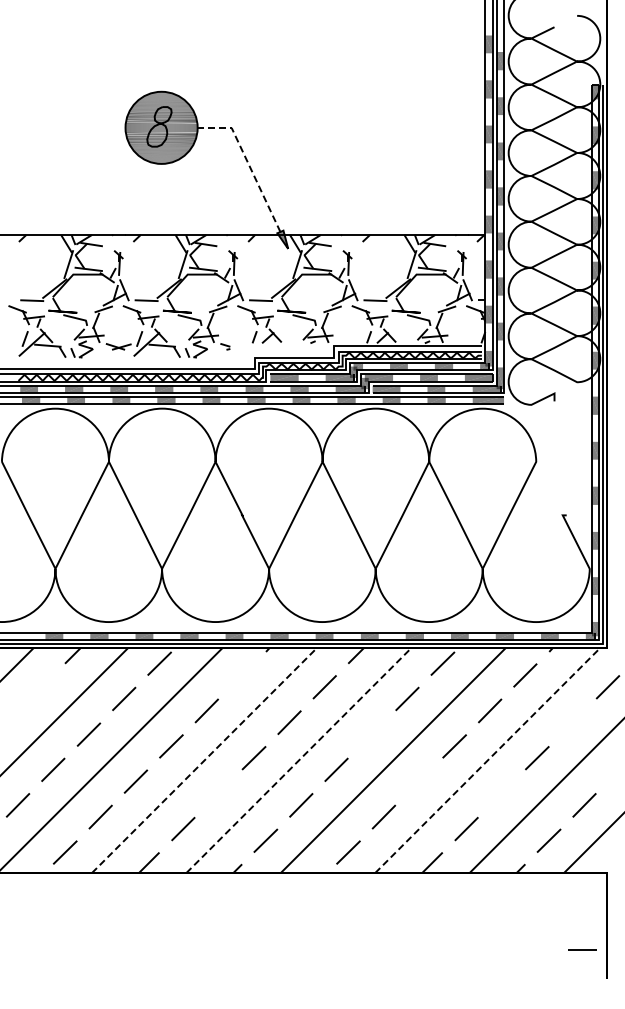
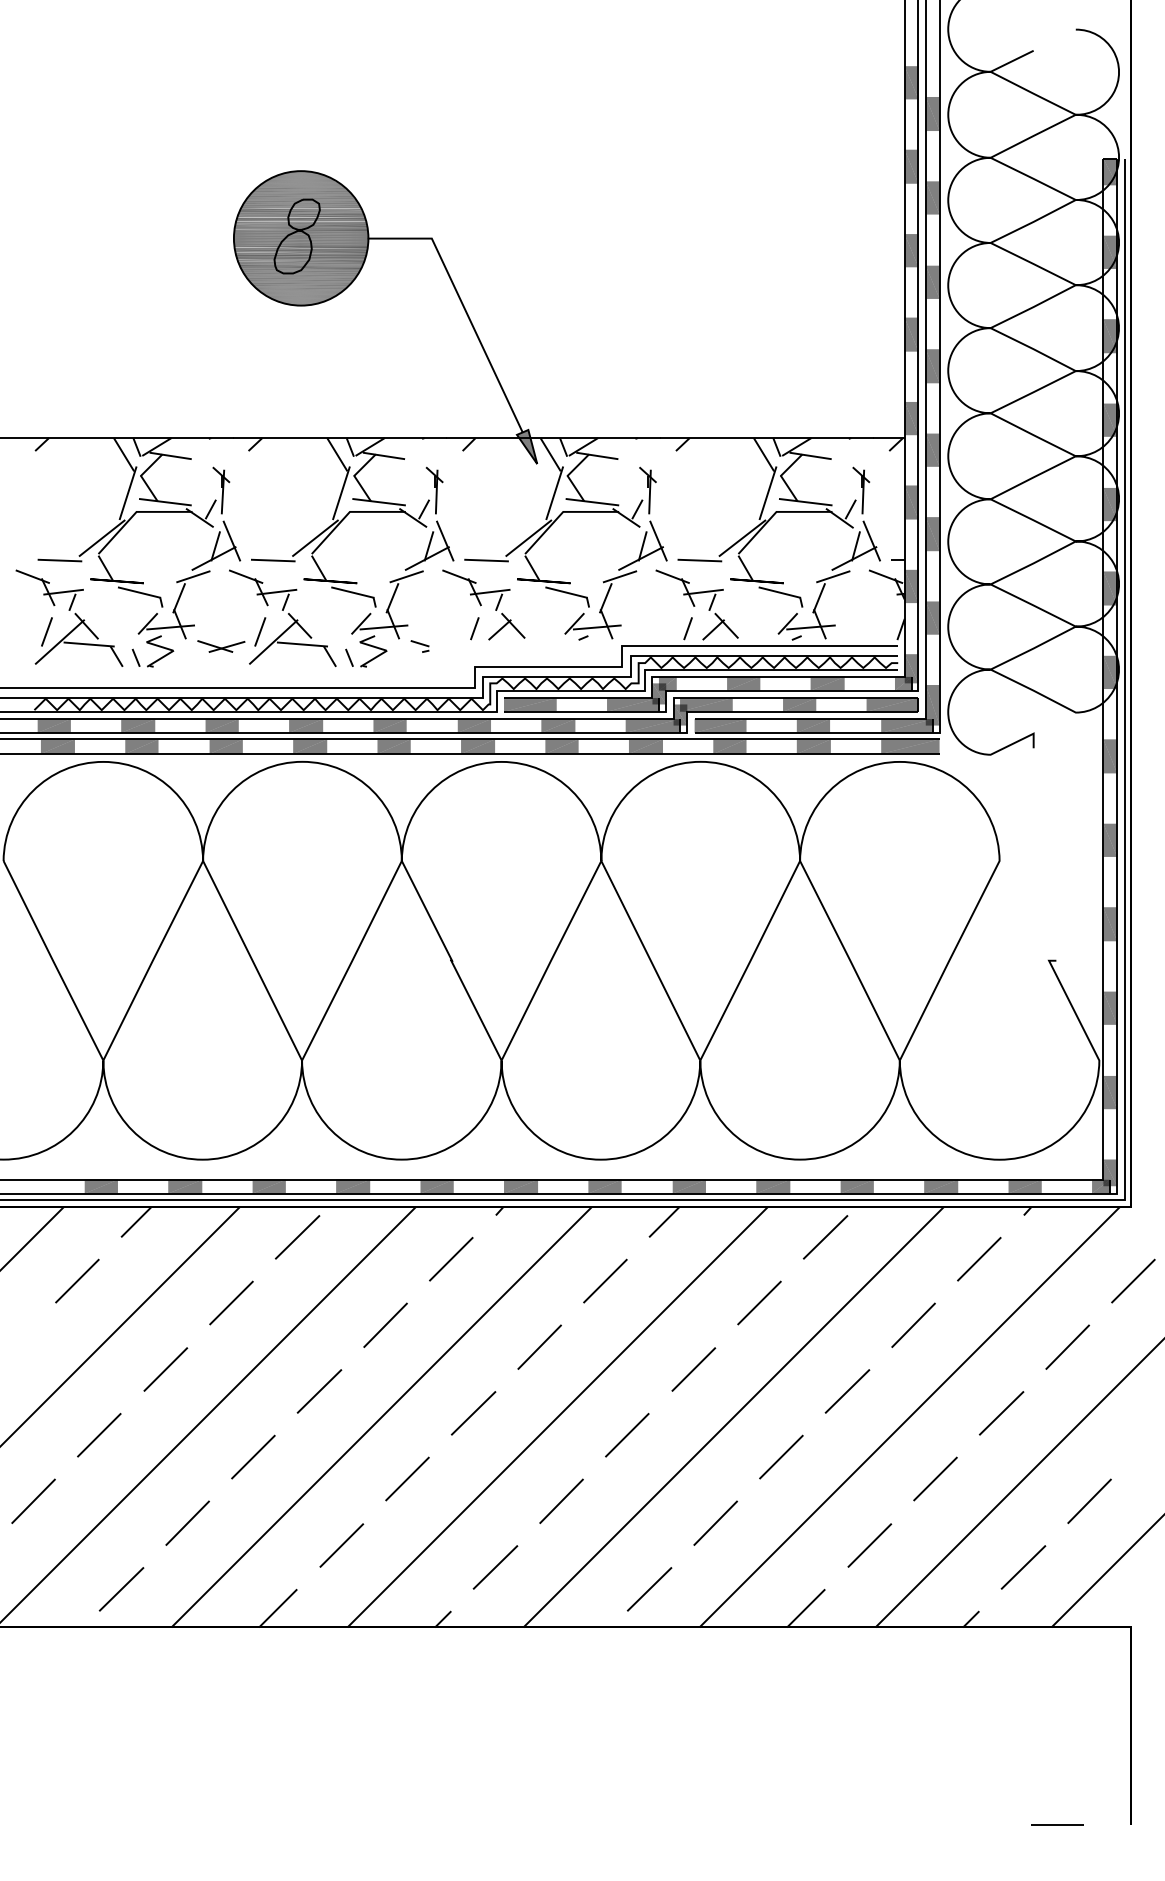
line: (248, 163) -> (463, 304), dashed -> solid
line: (242, 675) -> (452, 1259), added
line: (41, 687) -> (77, 1281), added
line: (572, 722) -> (1067, 1346), added
line: (372, 734) -> (694, 1369), added
line: (205, 759) -> (383, 1415), dashed -> solid
line: (299, 759) -> (558, 1415), dashed -> solid
line: (488, 759) -> (910, 1415), dashed -> solid
line: (419, 781) -> (781, 1456), added
line: (218, 793) -> (407, 1479), added
line: (501, 793) -> (934, 1479), added
line: (582, 949) -> (1057, 1824), moved

